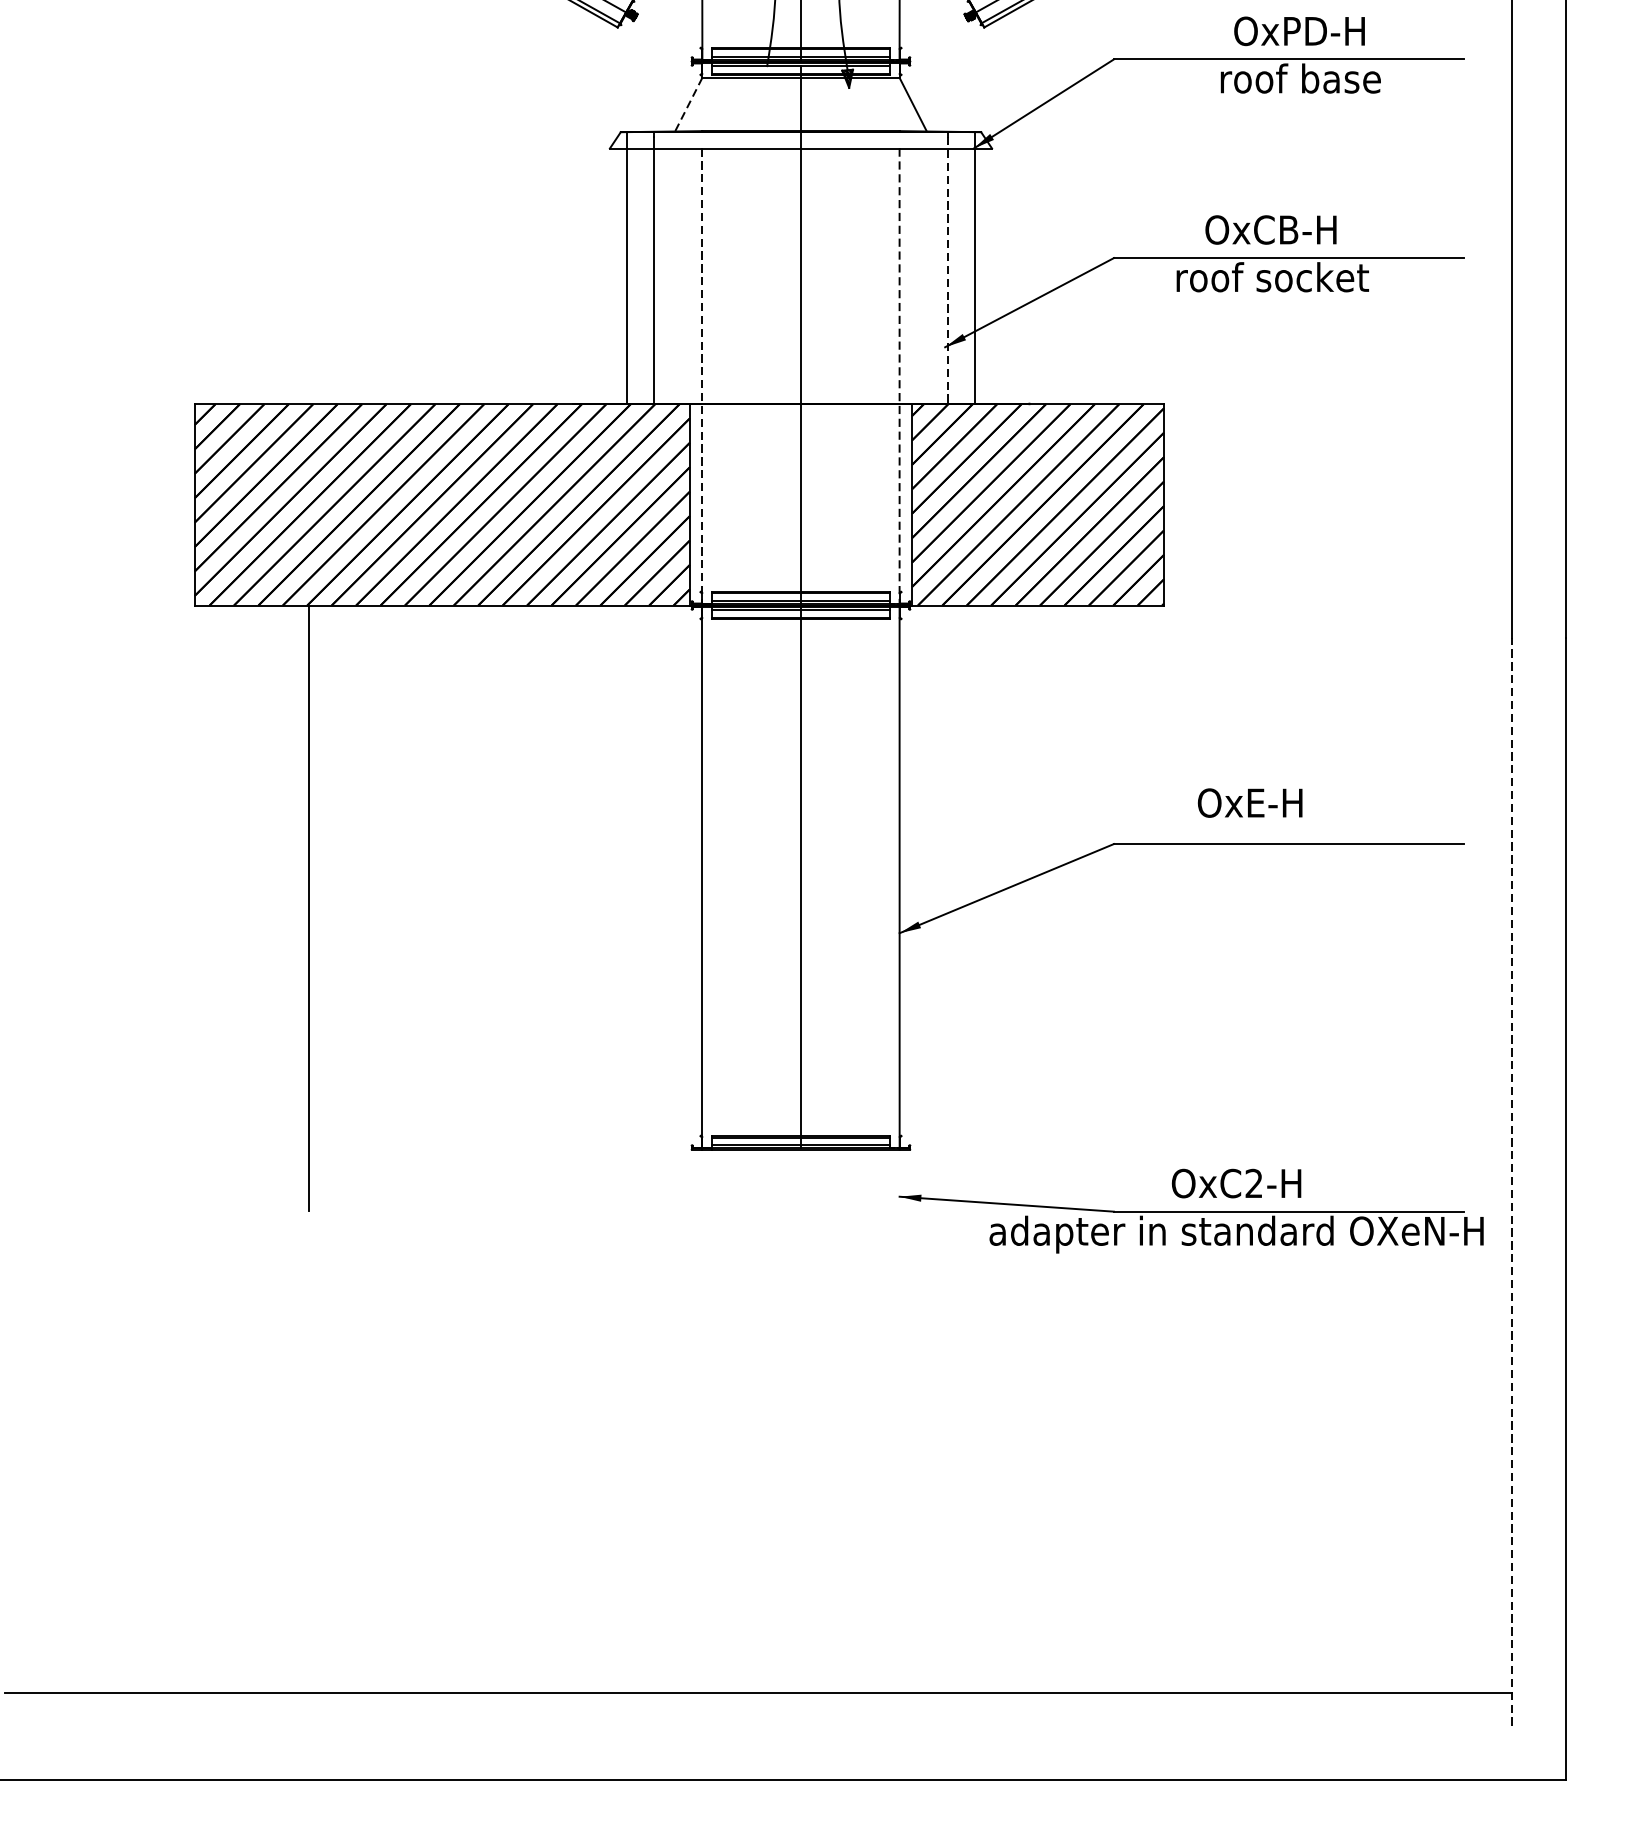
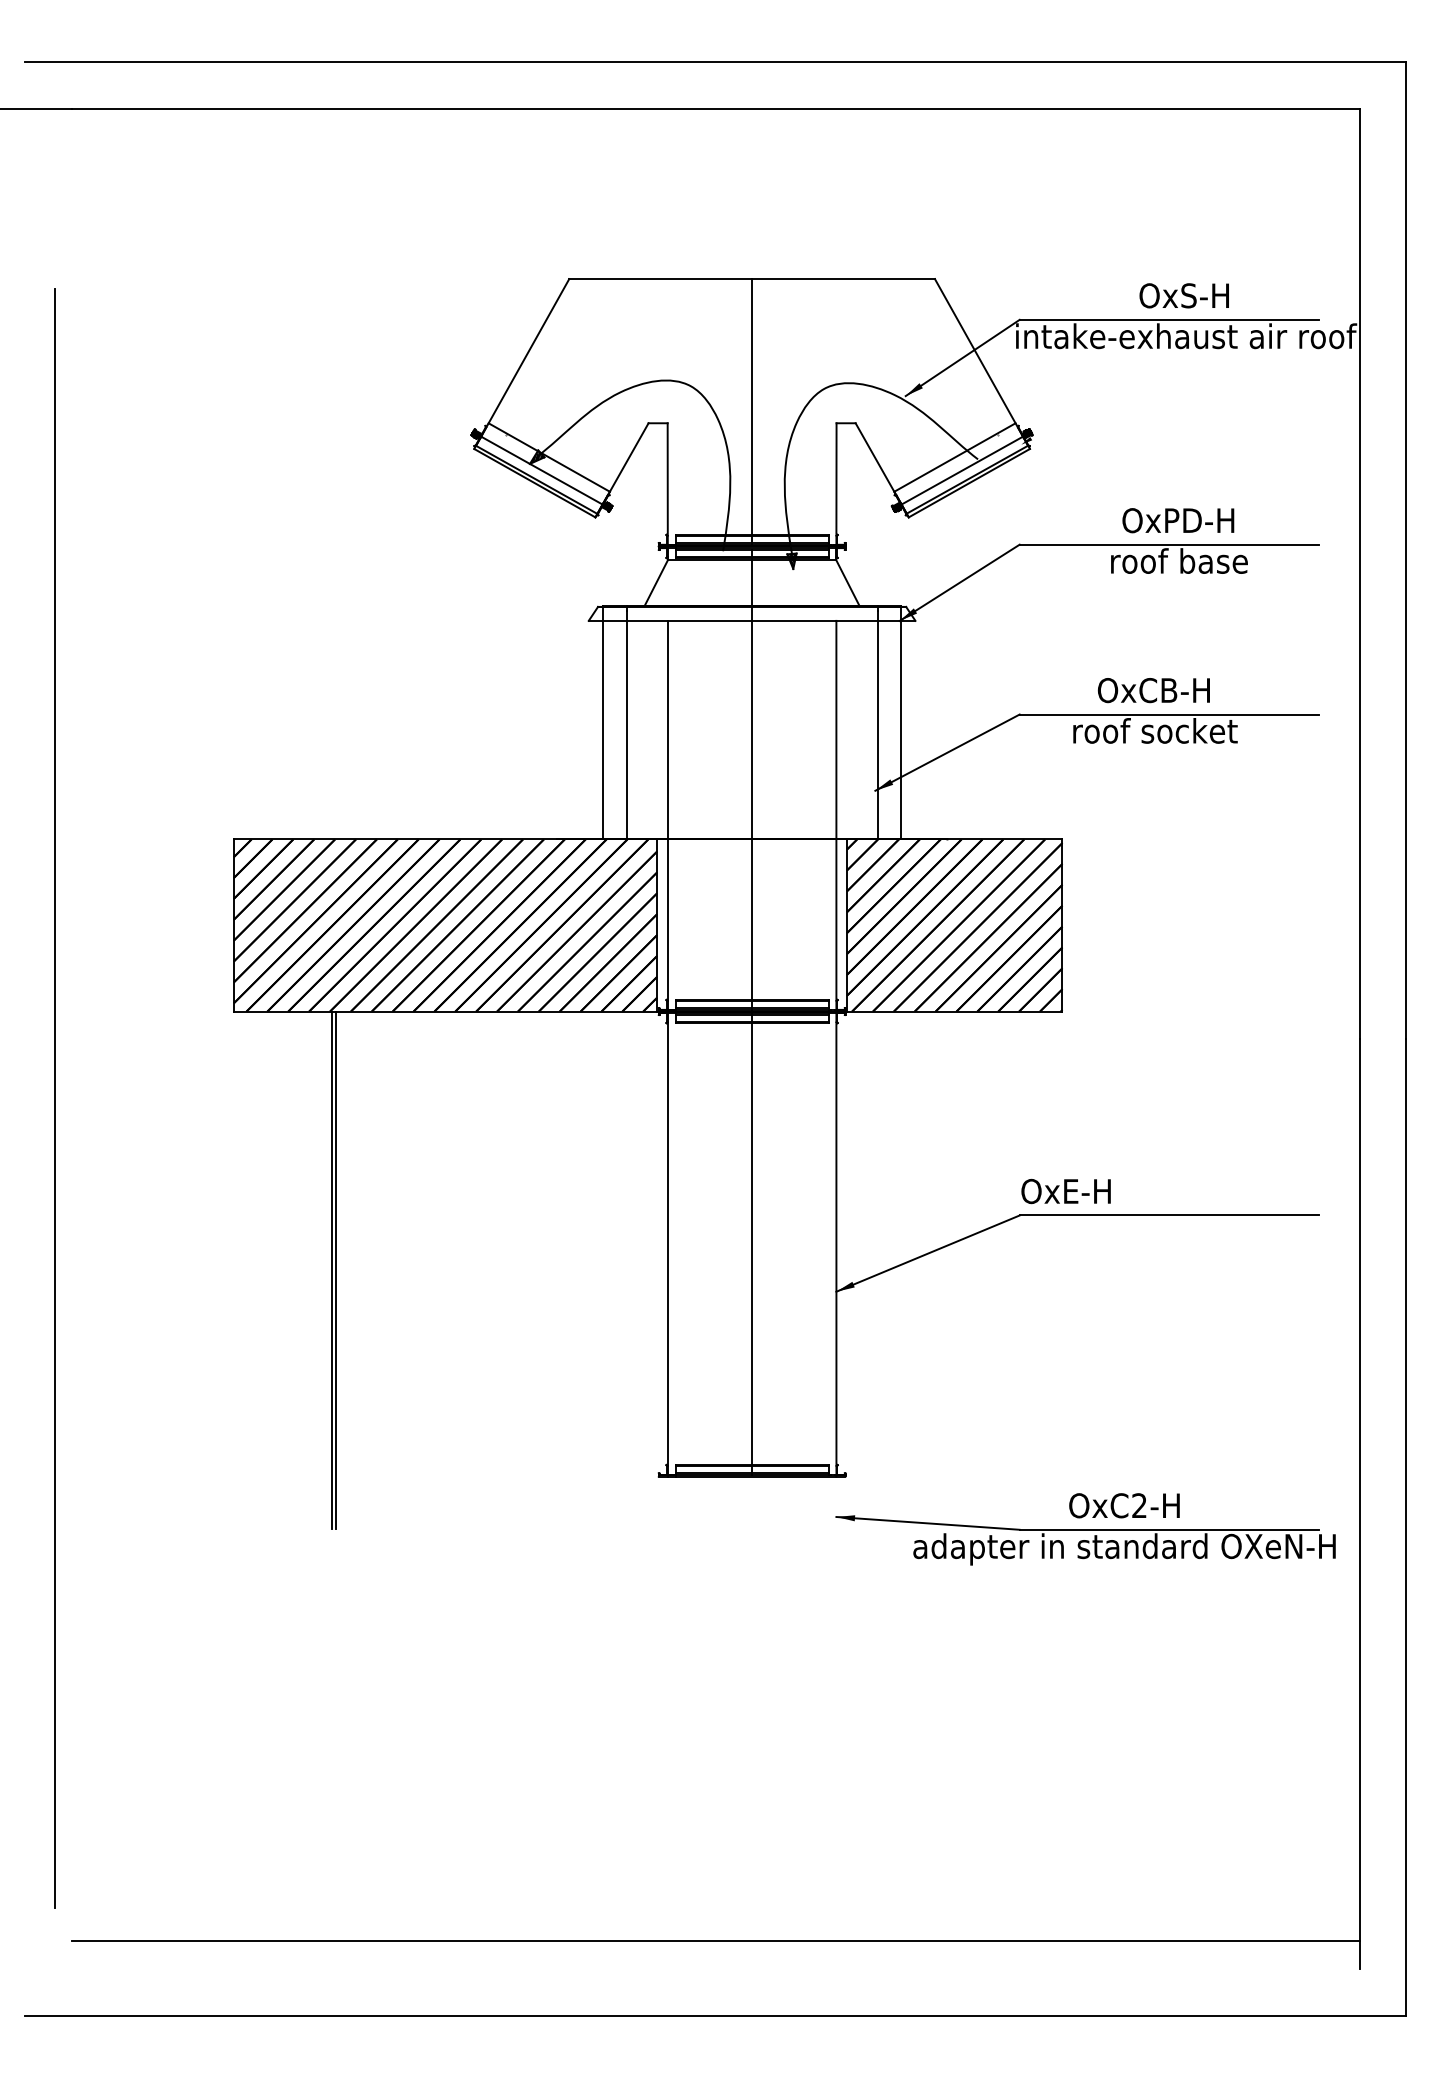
line: (689, 104) -> (656, 583), dashed -> solid
line: (947, 270) -> (877, 725), dashed -> solid
line: (702, 377) -> (667, 816), dashed -> solid
line: (899, 377) -> (836, 816), dashed -> solid
text: (1249, 803) -> (1065, 1191), moved
line: (314, 908) -> (336, 1270), added
line: (1511, 1180) -> (1359, 1503), dashed -> solid

